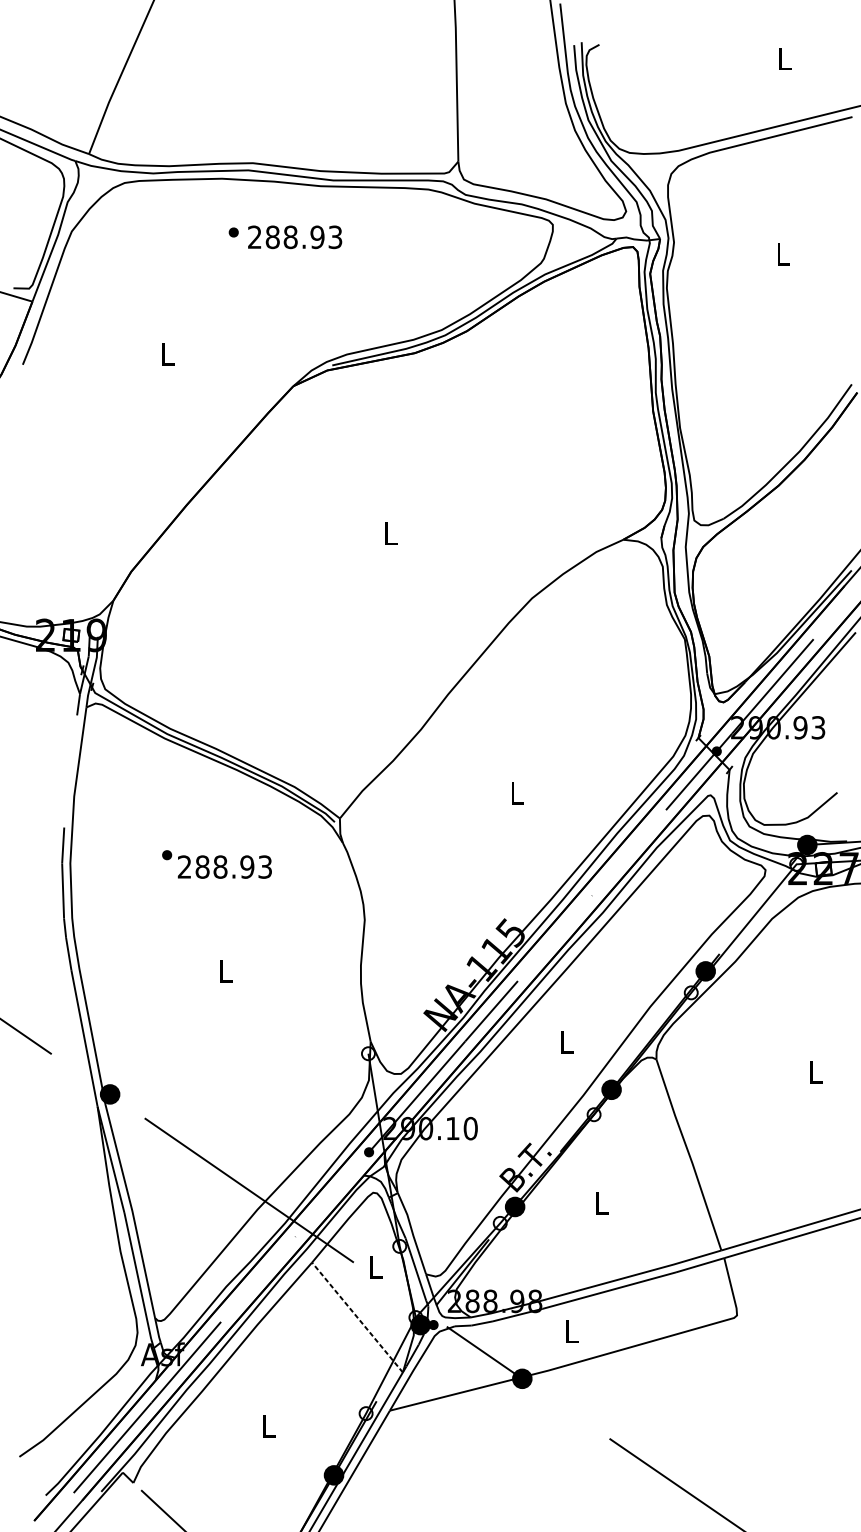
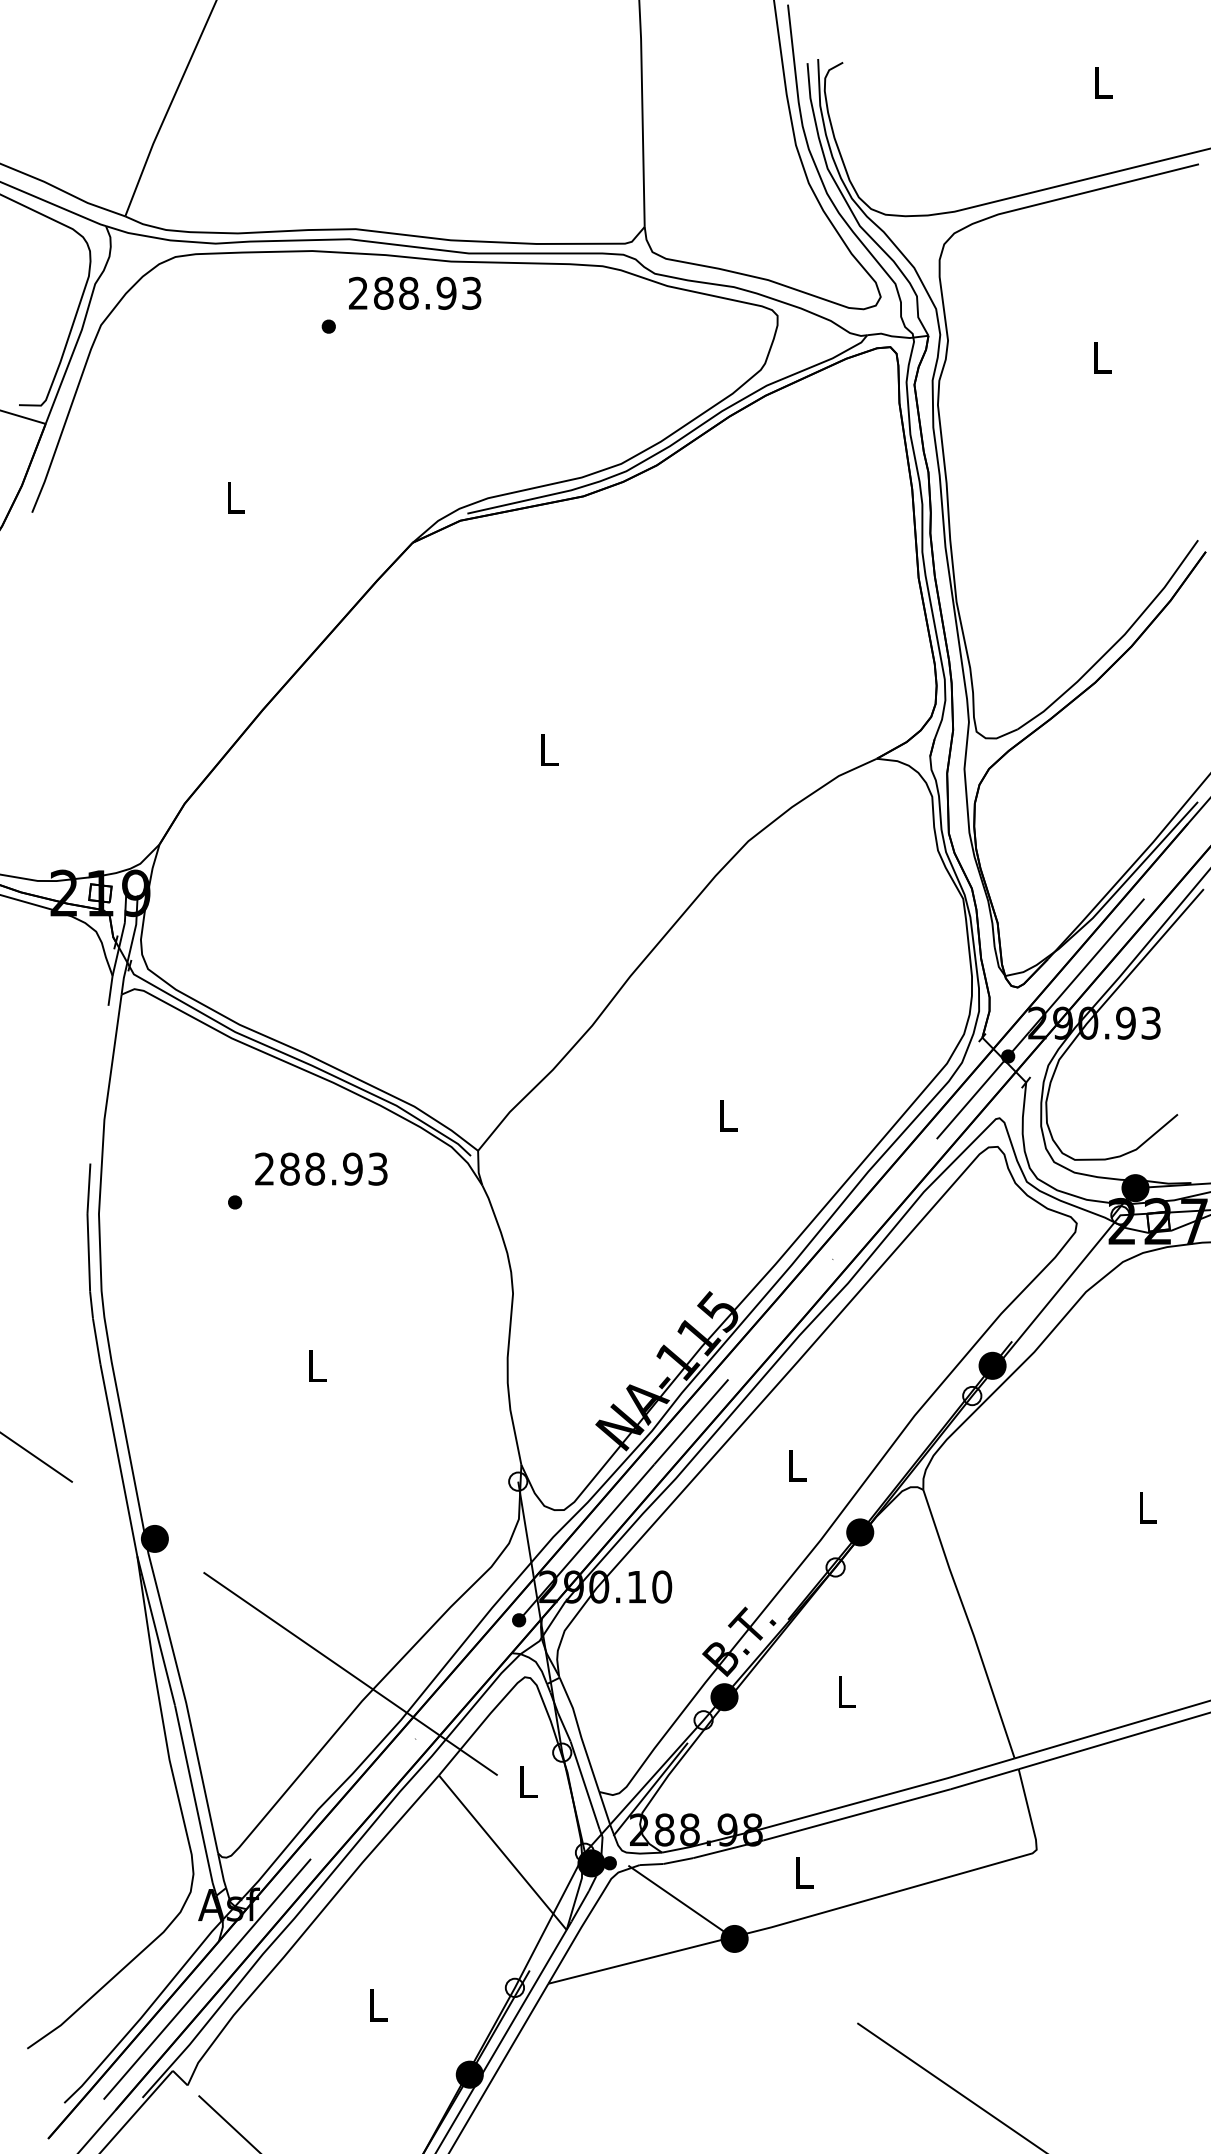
text: (295, 236) -> (415, 292), moved
text: (225, 866) -> (321, 1168), moved
line: (357, 1317) -> (502, 1852), dashed -> solid

